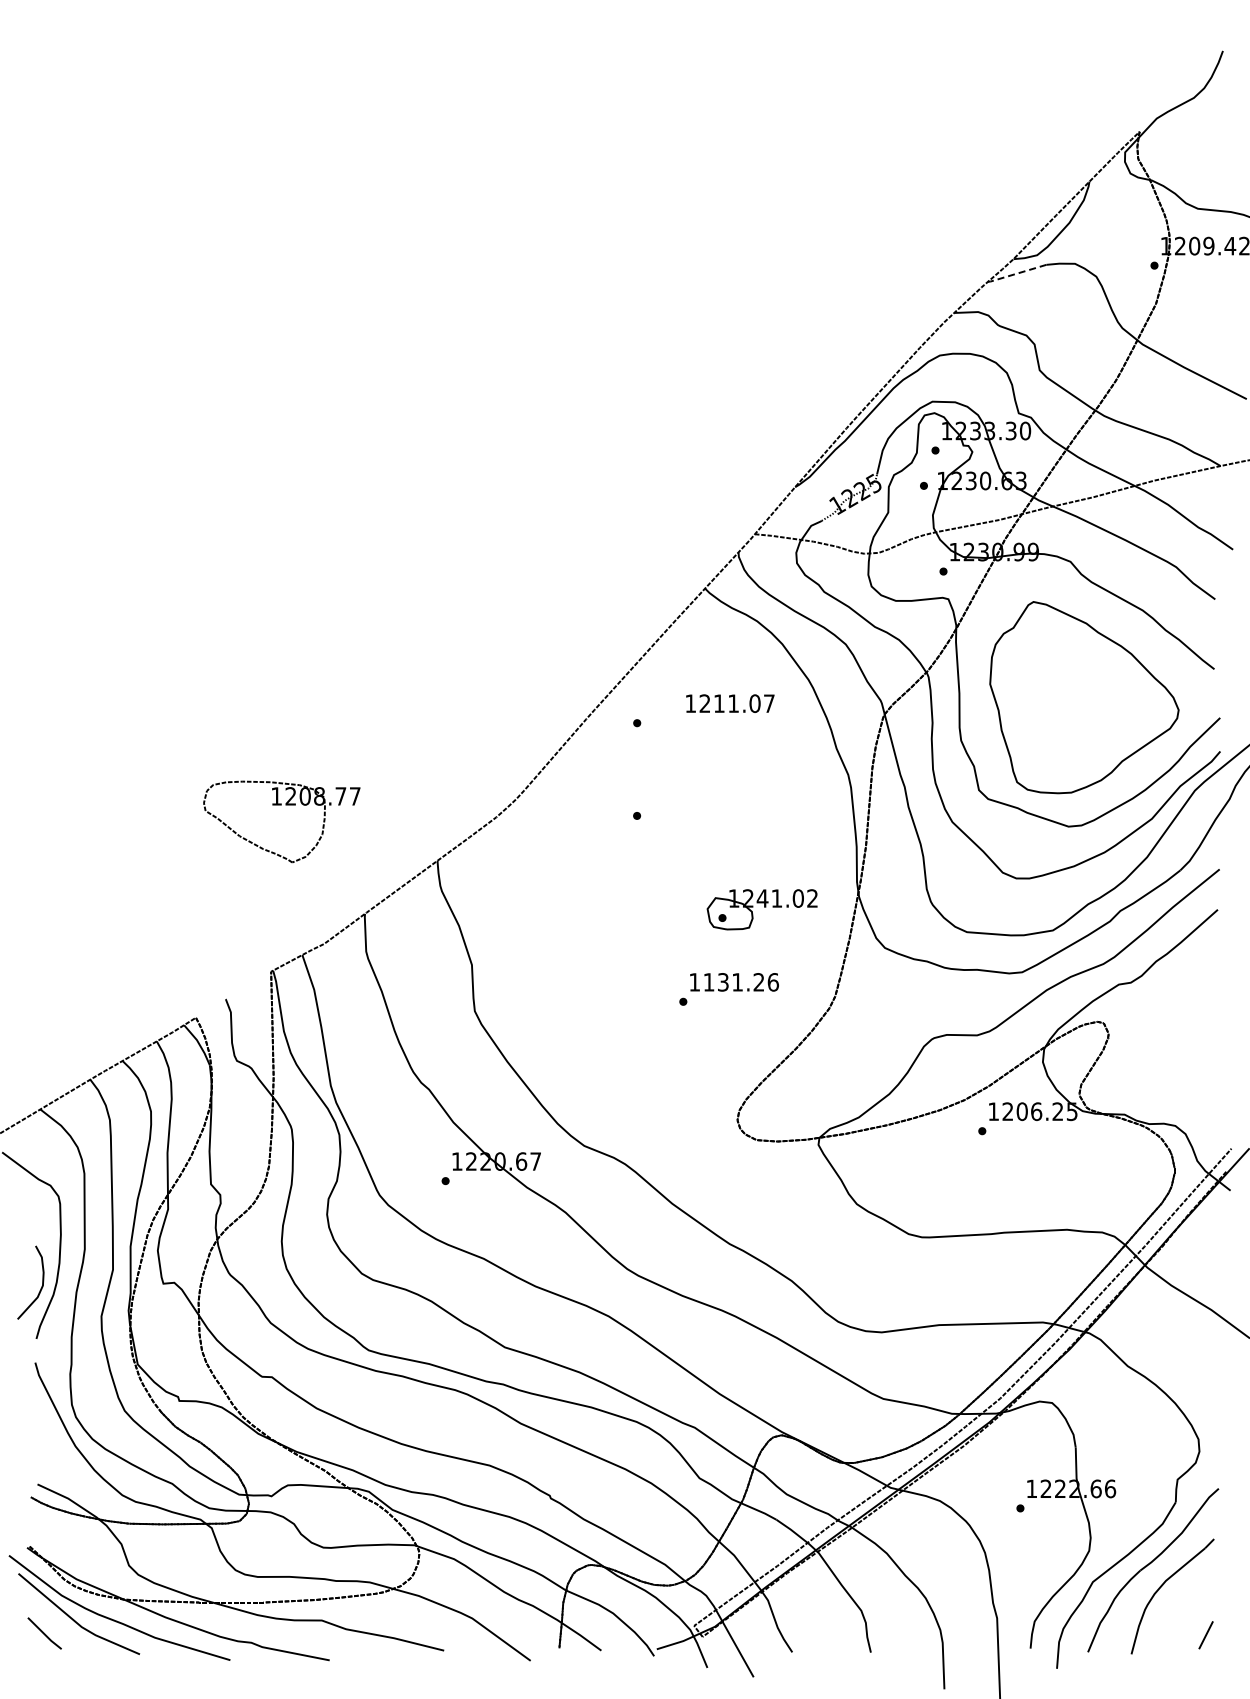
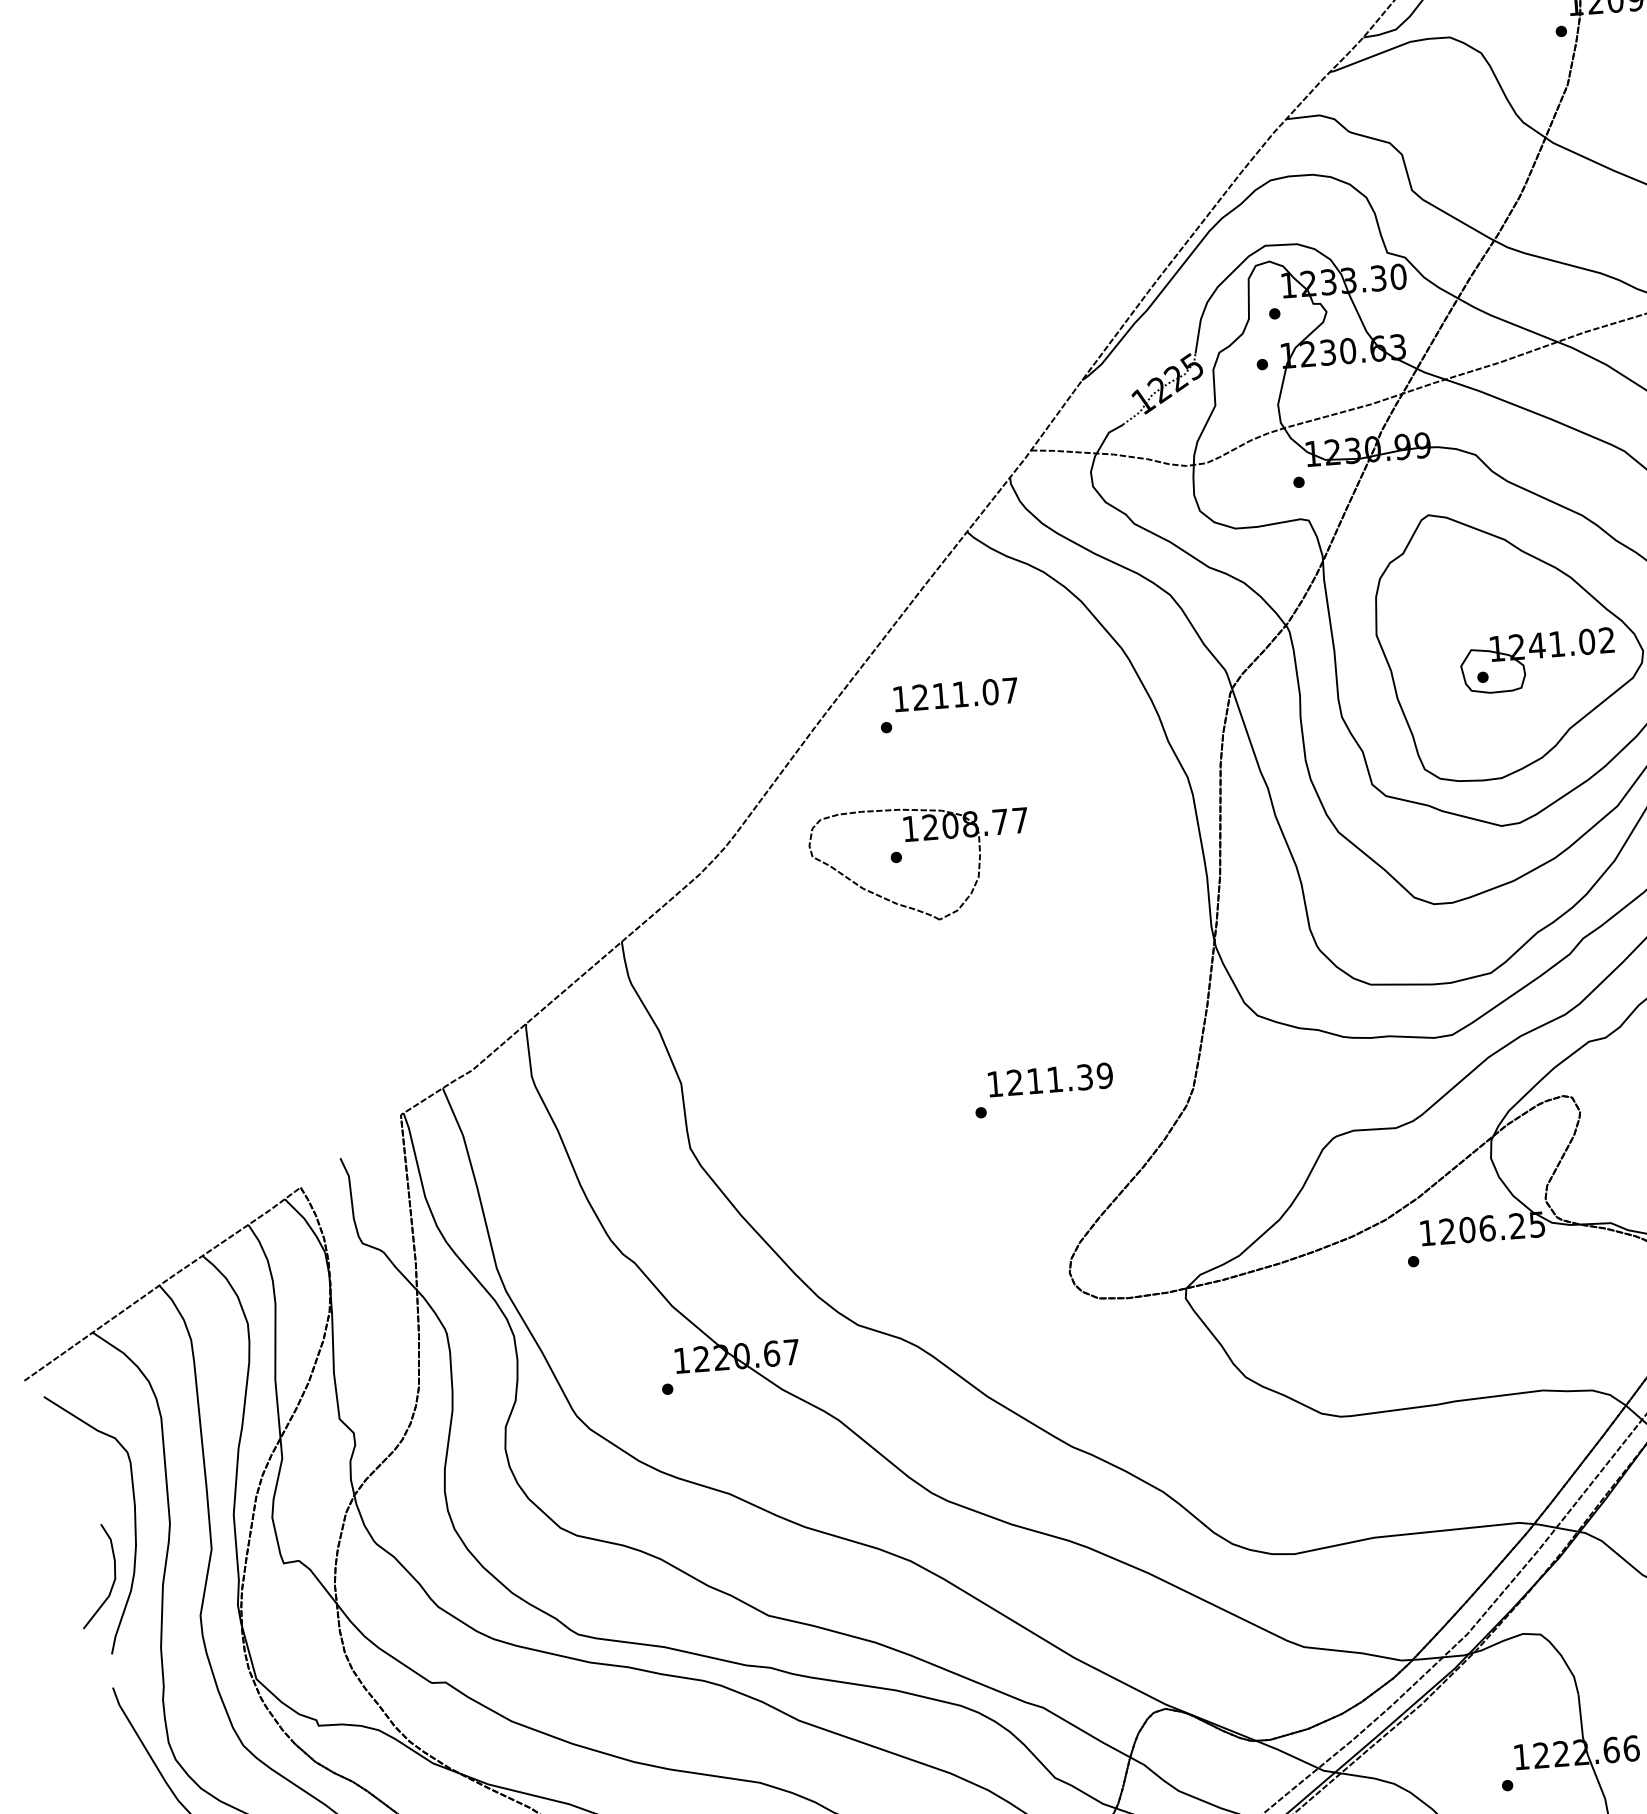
line: (1016, 273) -> (1369, 57), dashed -> solid
text: (730, 703) -> (956, 694), moved
part: (281, 805) -> (918, 841), moved
part: (761, 909) -> (1536, 661), moved
text: (741, 982) -> (1060, 1079), 1131.26 -> 1211.39

